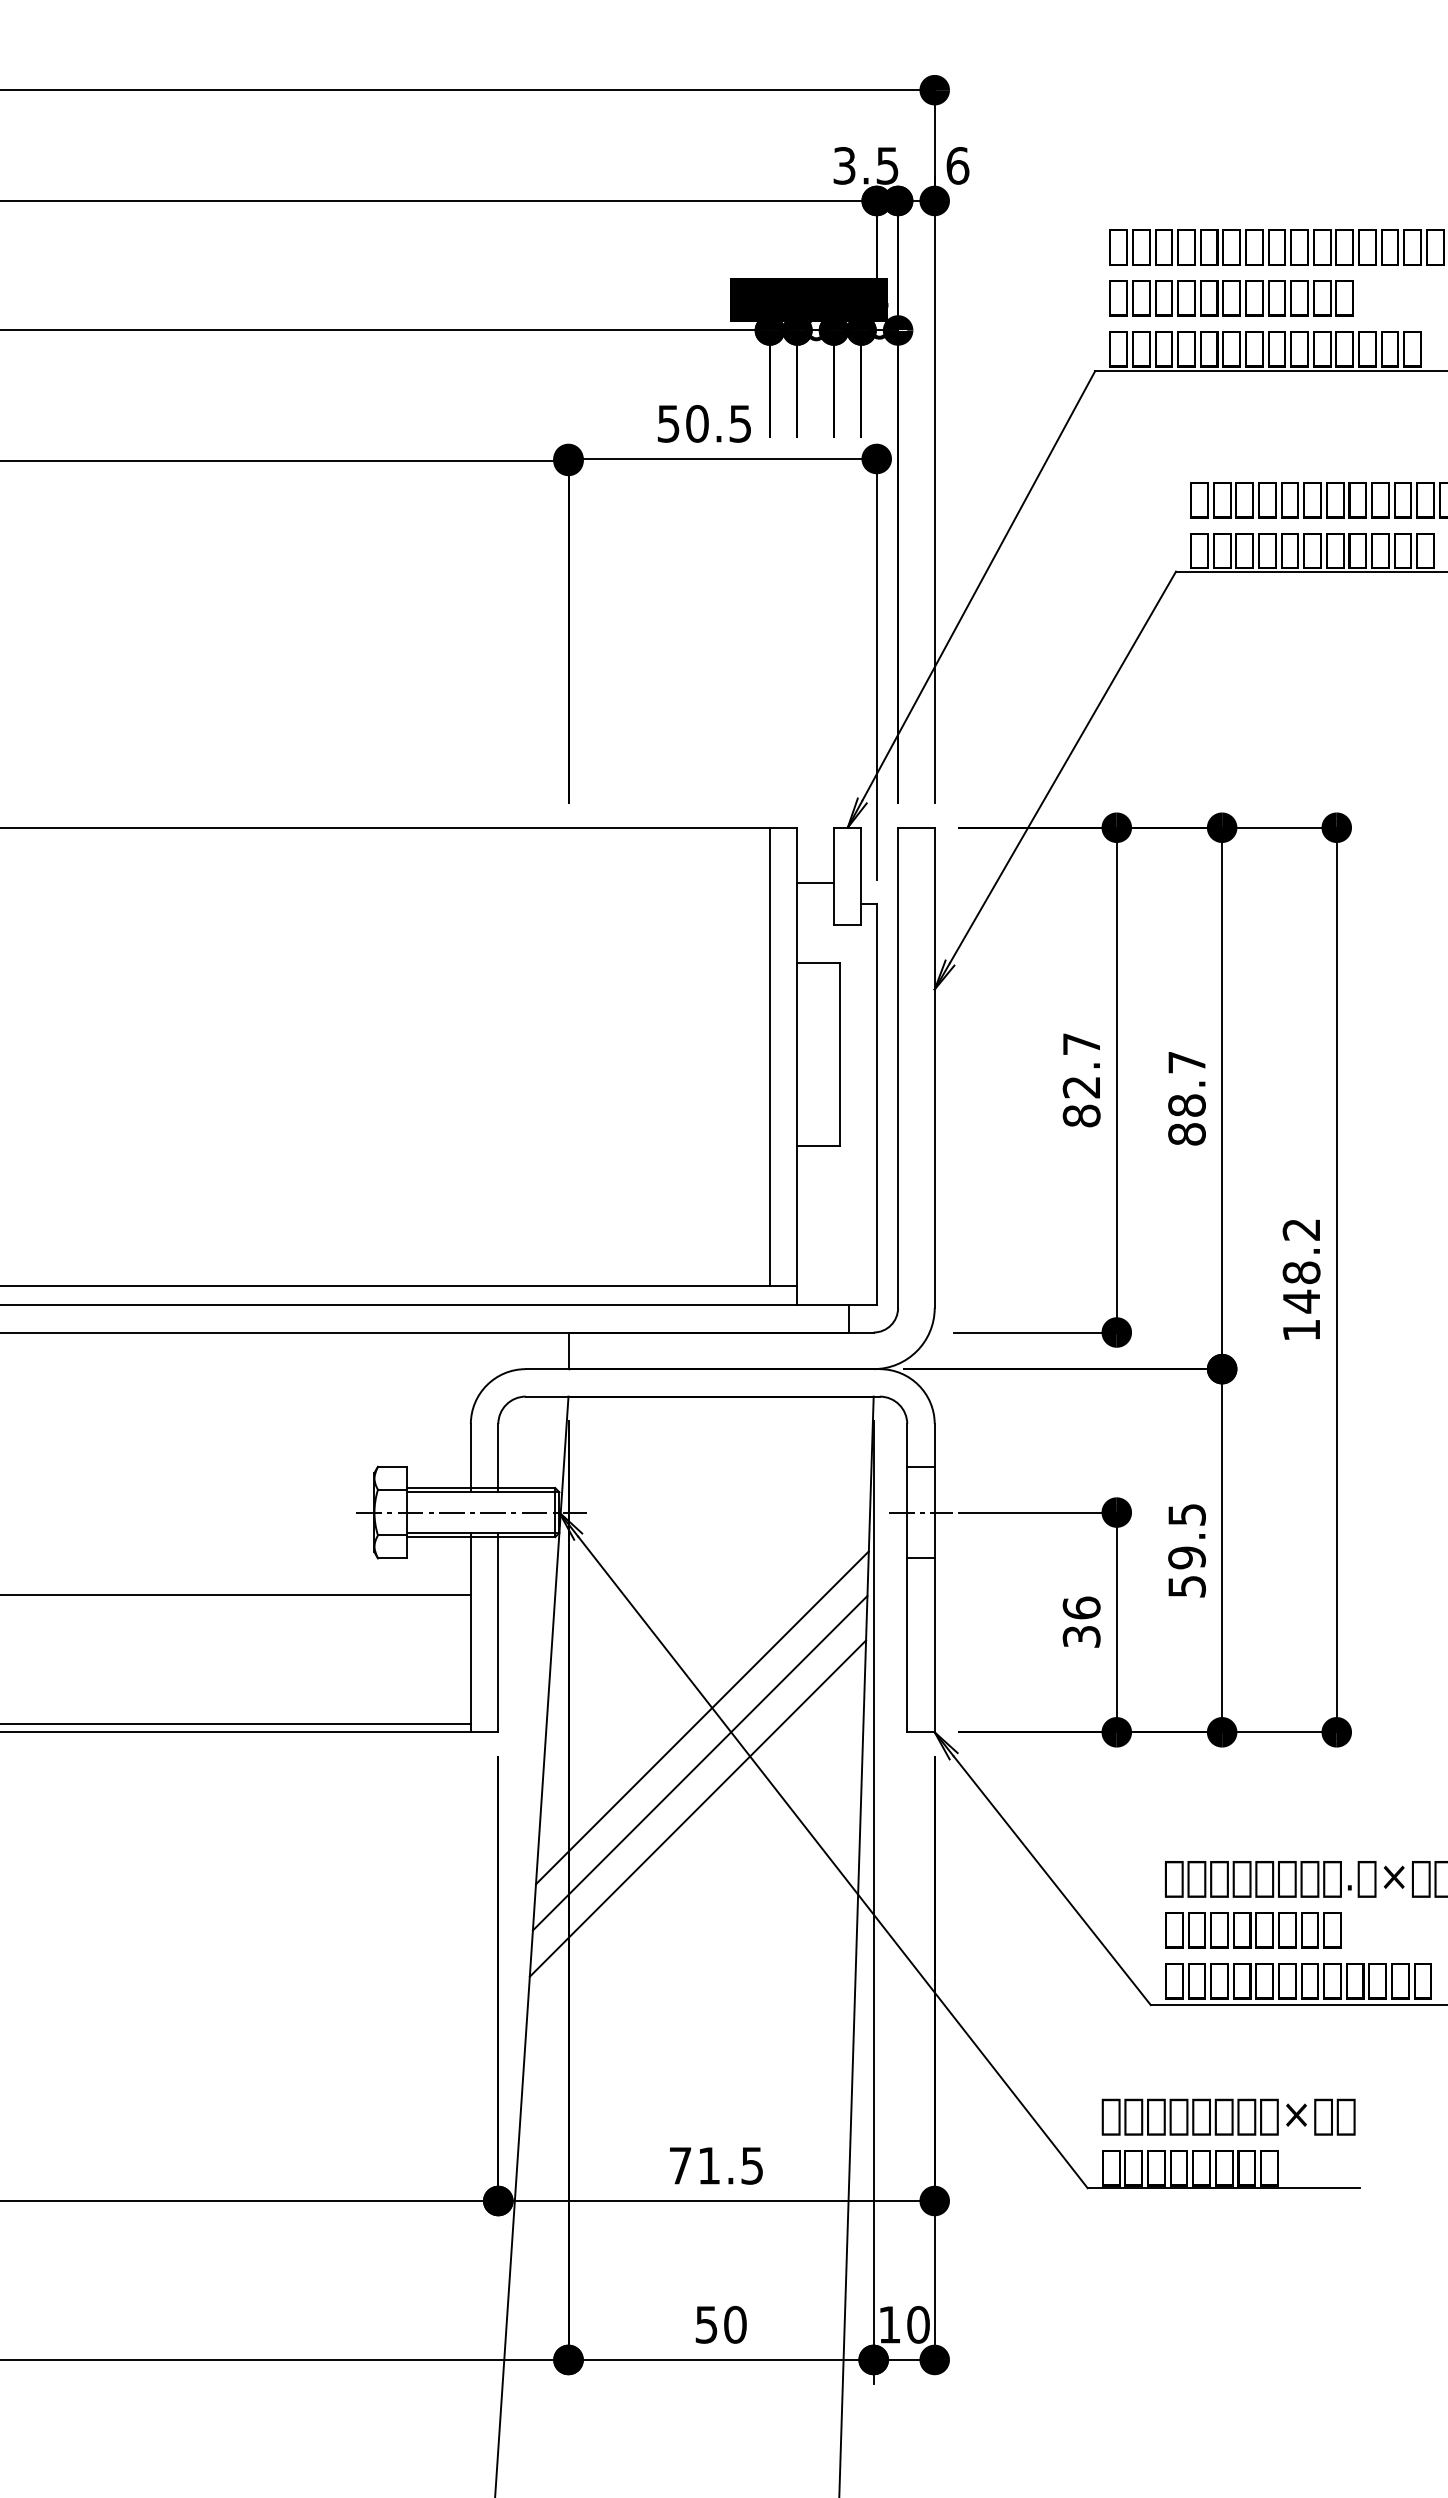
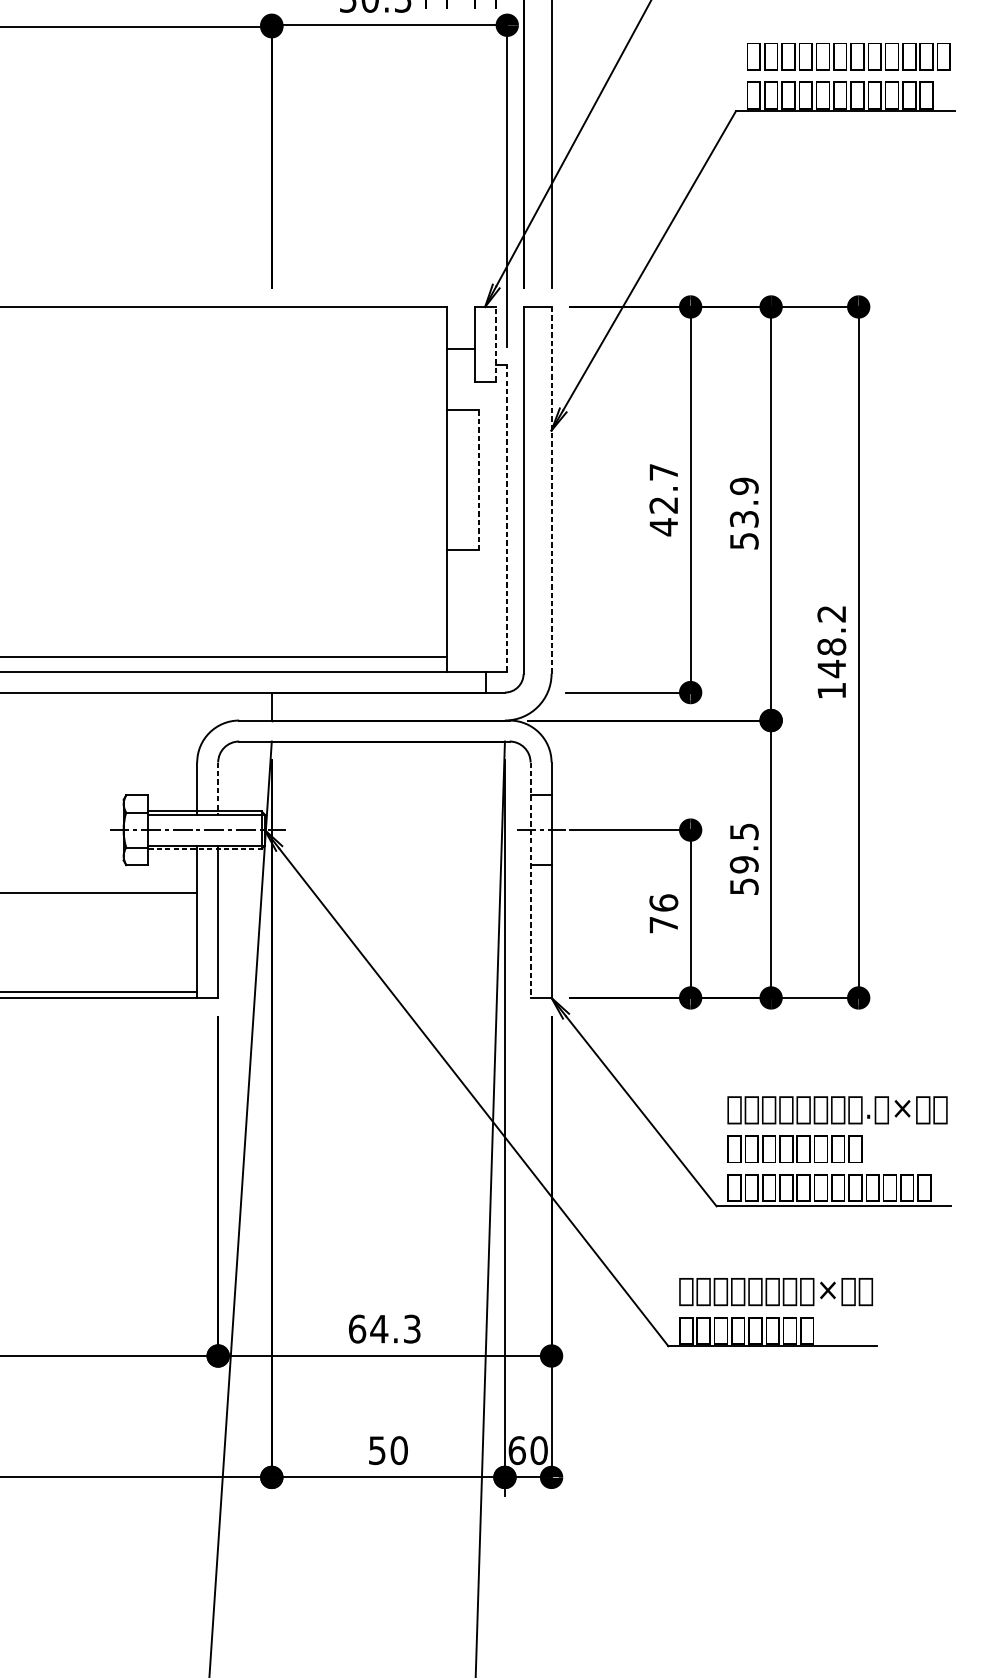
line: (861, 876) -> (495, 344), solid -> dashed
line: (840, 1054) -> (479, 480), solid -> dashed
line: (769, 1056) -> (425, 481), removed
line: (934, 1068) -> (551, 490), solid -> dashed
text: (1186, 1098) -> (743, 513), 88.7 -> 53.9
line: (876, 1104) -> (507, 518), solid -> dashed
text: (1081, 1116) -> (663, 527), 82.7 -> 42.7
line: (498, 1458) -> (218, 788), solid -> dashed
line: (481, 1537) -> (205, 849), solid -> dashed
line: (907, 1578) -> (530, 880), solid -> dashed
text: (1081, 1636) -> (663, 924), 36 -> 76
line: (702, 1717) -> (374, 986), removed
line: (699, 1762) -> (371, 1021), removed
line: (697, 1808) -> (370, 1056), removed
text: (716, 2165) -> (384, 1328), 71.5 -> 64.3
text: (889, 2324) -> (517, 1450), 10 -> 60

